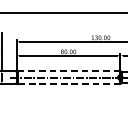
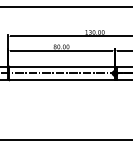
line: (69, 70) -> (62, 66), dashed -> solid
line: (69, 84) -> (62, 80), dashed -> solid

